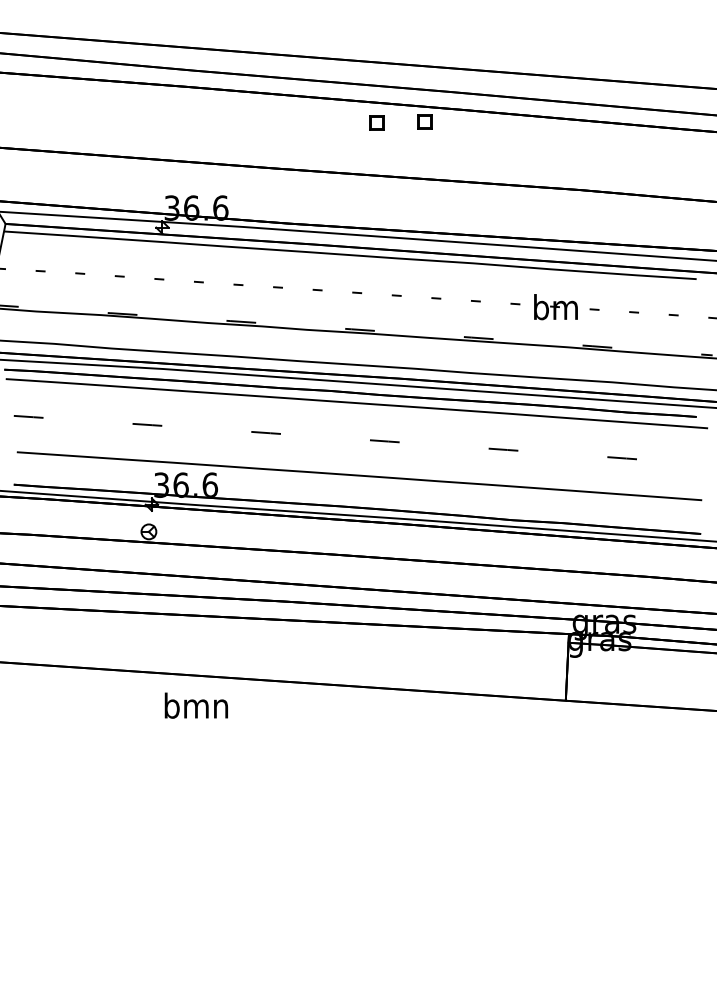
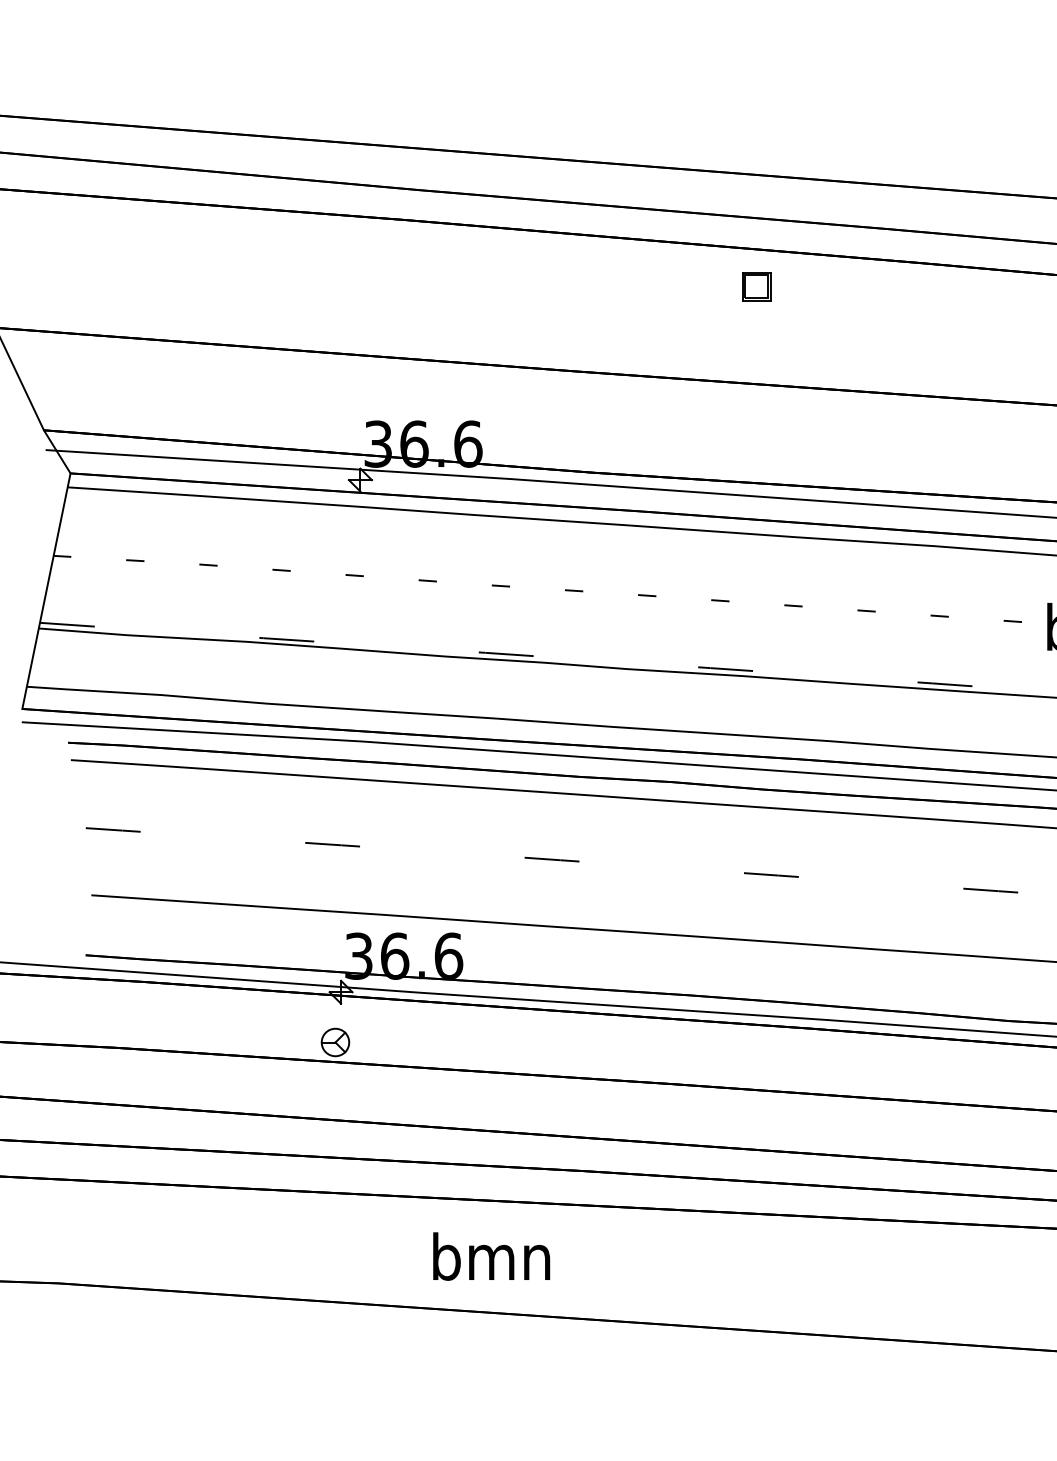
part: (424, 121) -> (844, 284), removed
text: (195, 705) -> (489, 1256), moved

